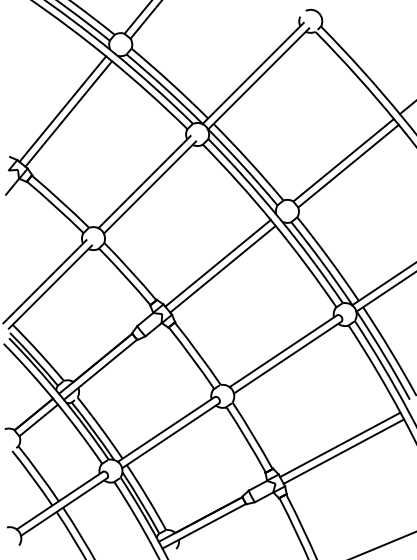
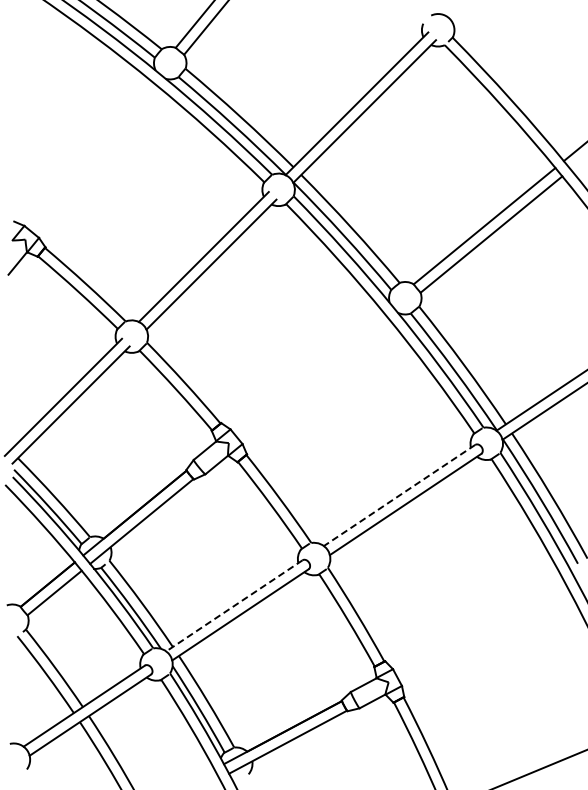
line: (62, 108) -> (88, 153), removed
line: (68, 113) -> (96, 160), removed
line: (218, 263) -> (307, 371), removed
line: (222, 269) -> (313, 379), removed
line: (283, 351) -> (399, 495), solid -> dashed
line: (166, 429) -> (234, 605), solid -> dashed
line: (340, 444) -> (479, 627), removed
line: (343, 451) -> (484, 636), removed

